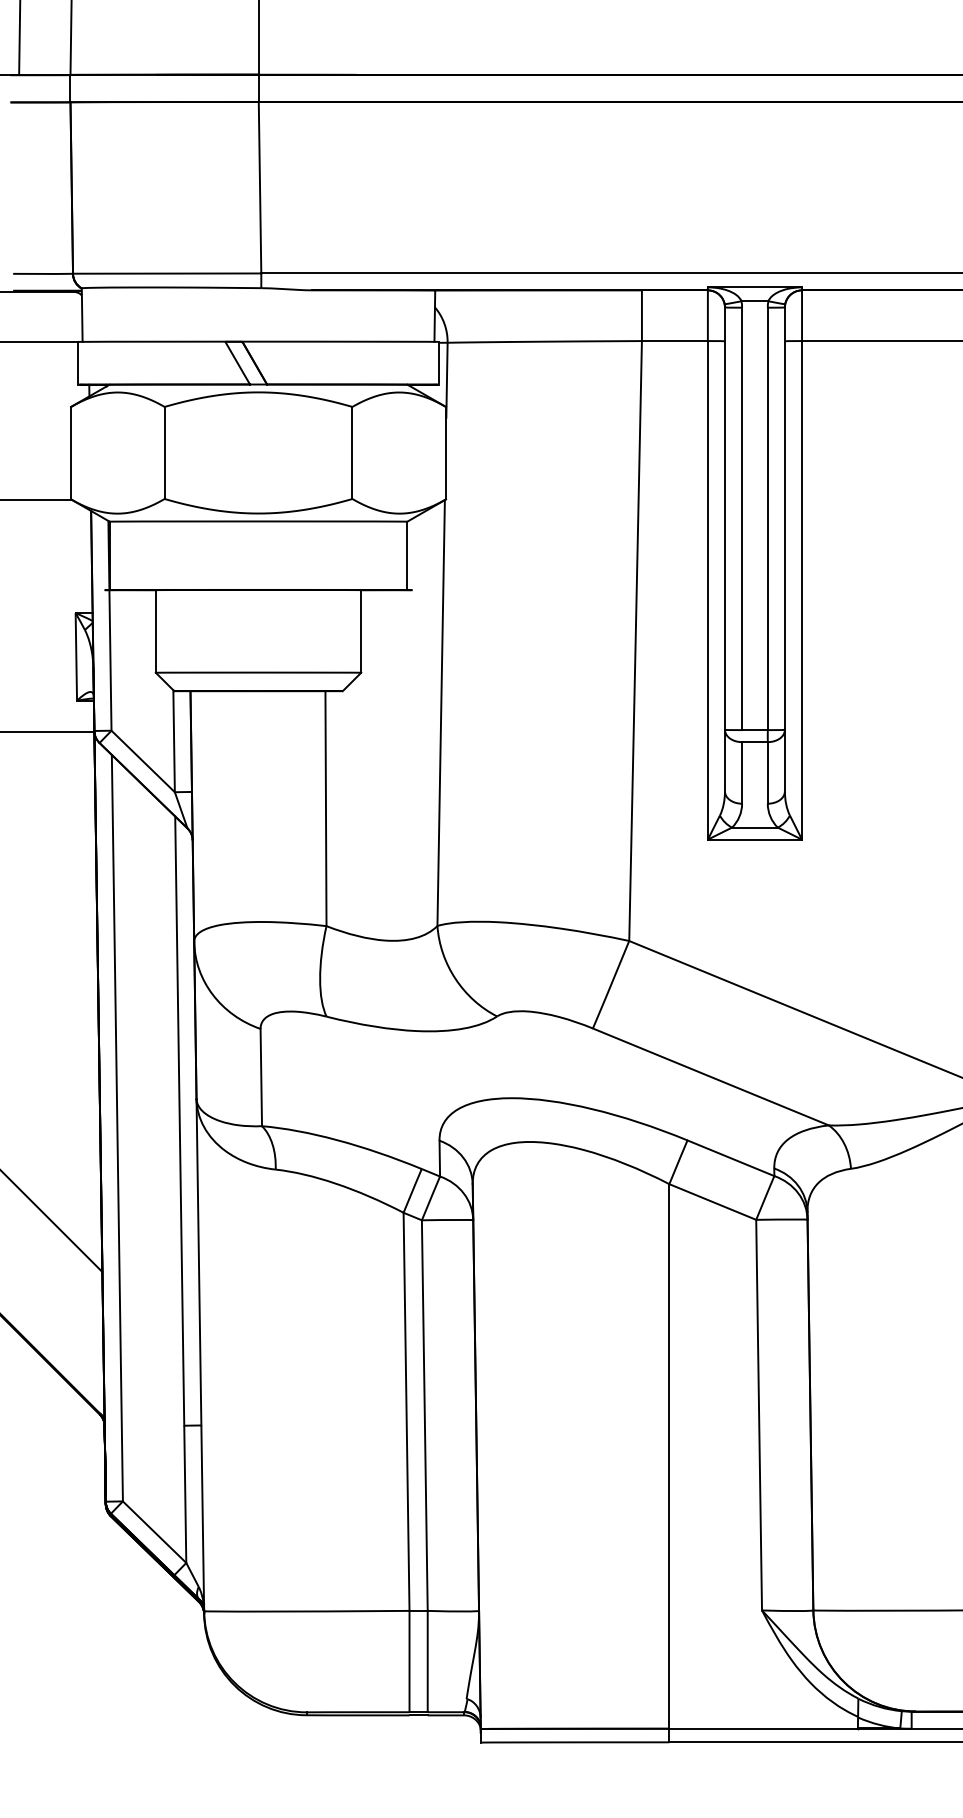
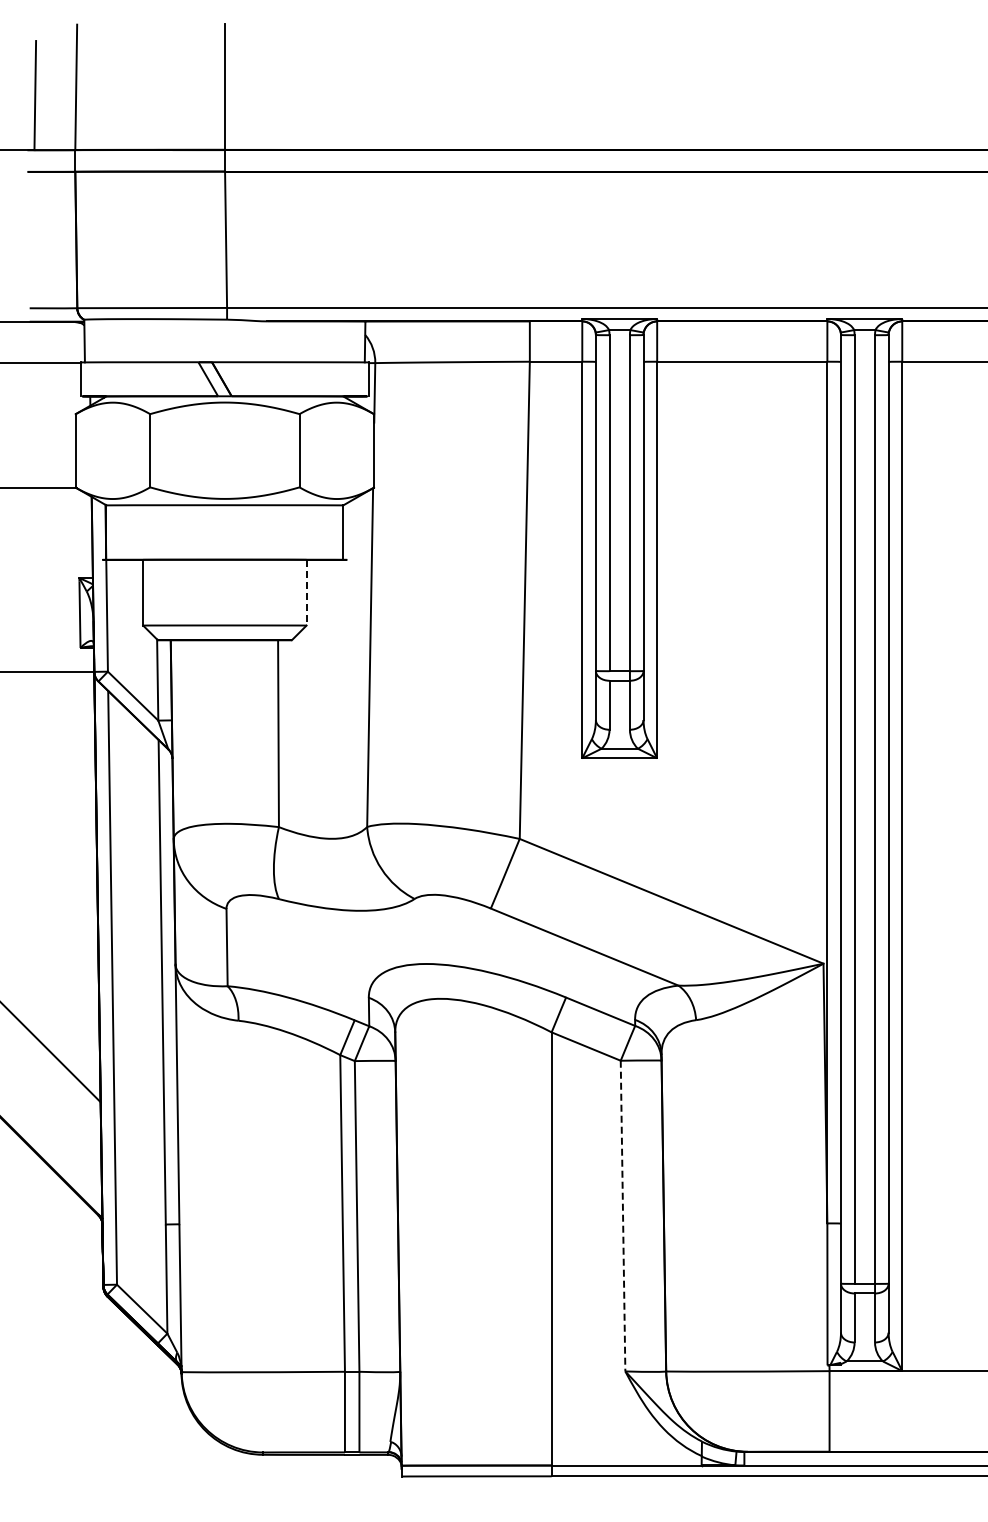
line: (361, 631) -> (306, 592), solid -> dashed
line: (759, 1415) -> (623, 1216), solid -> dashed

